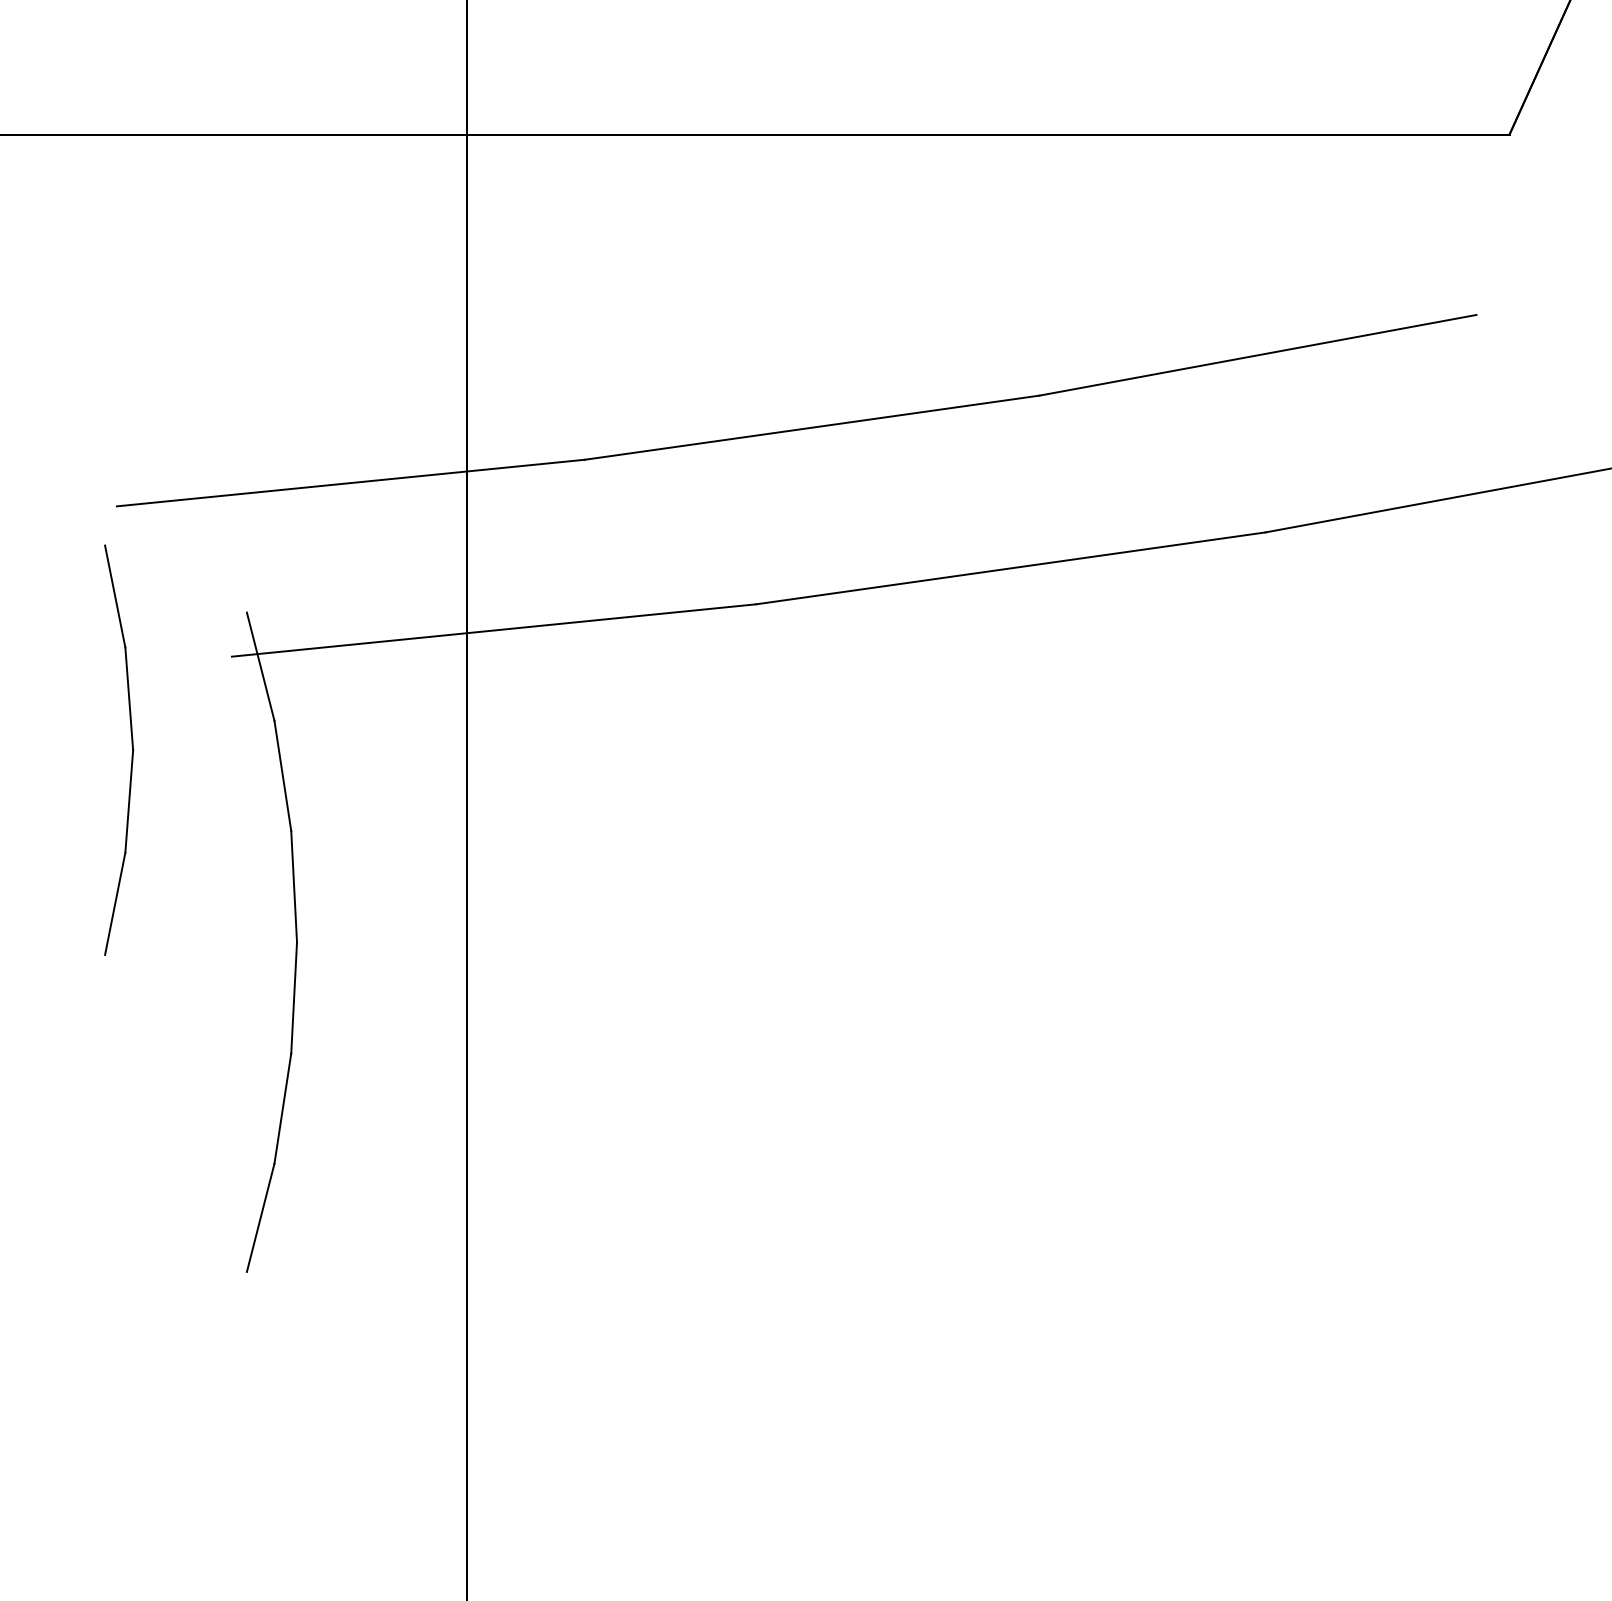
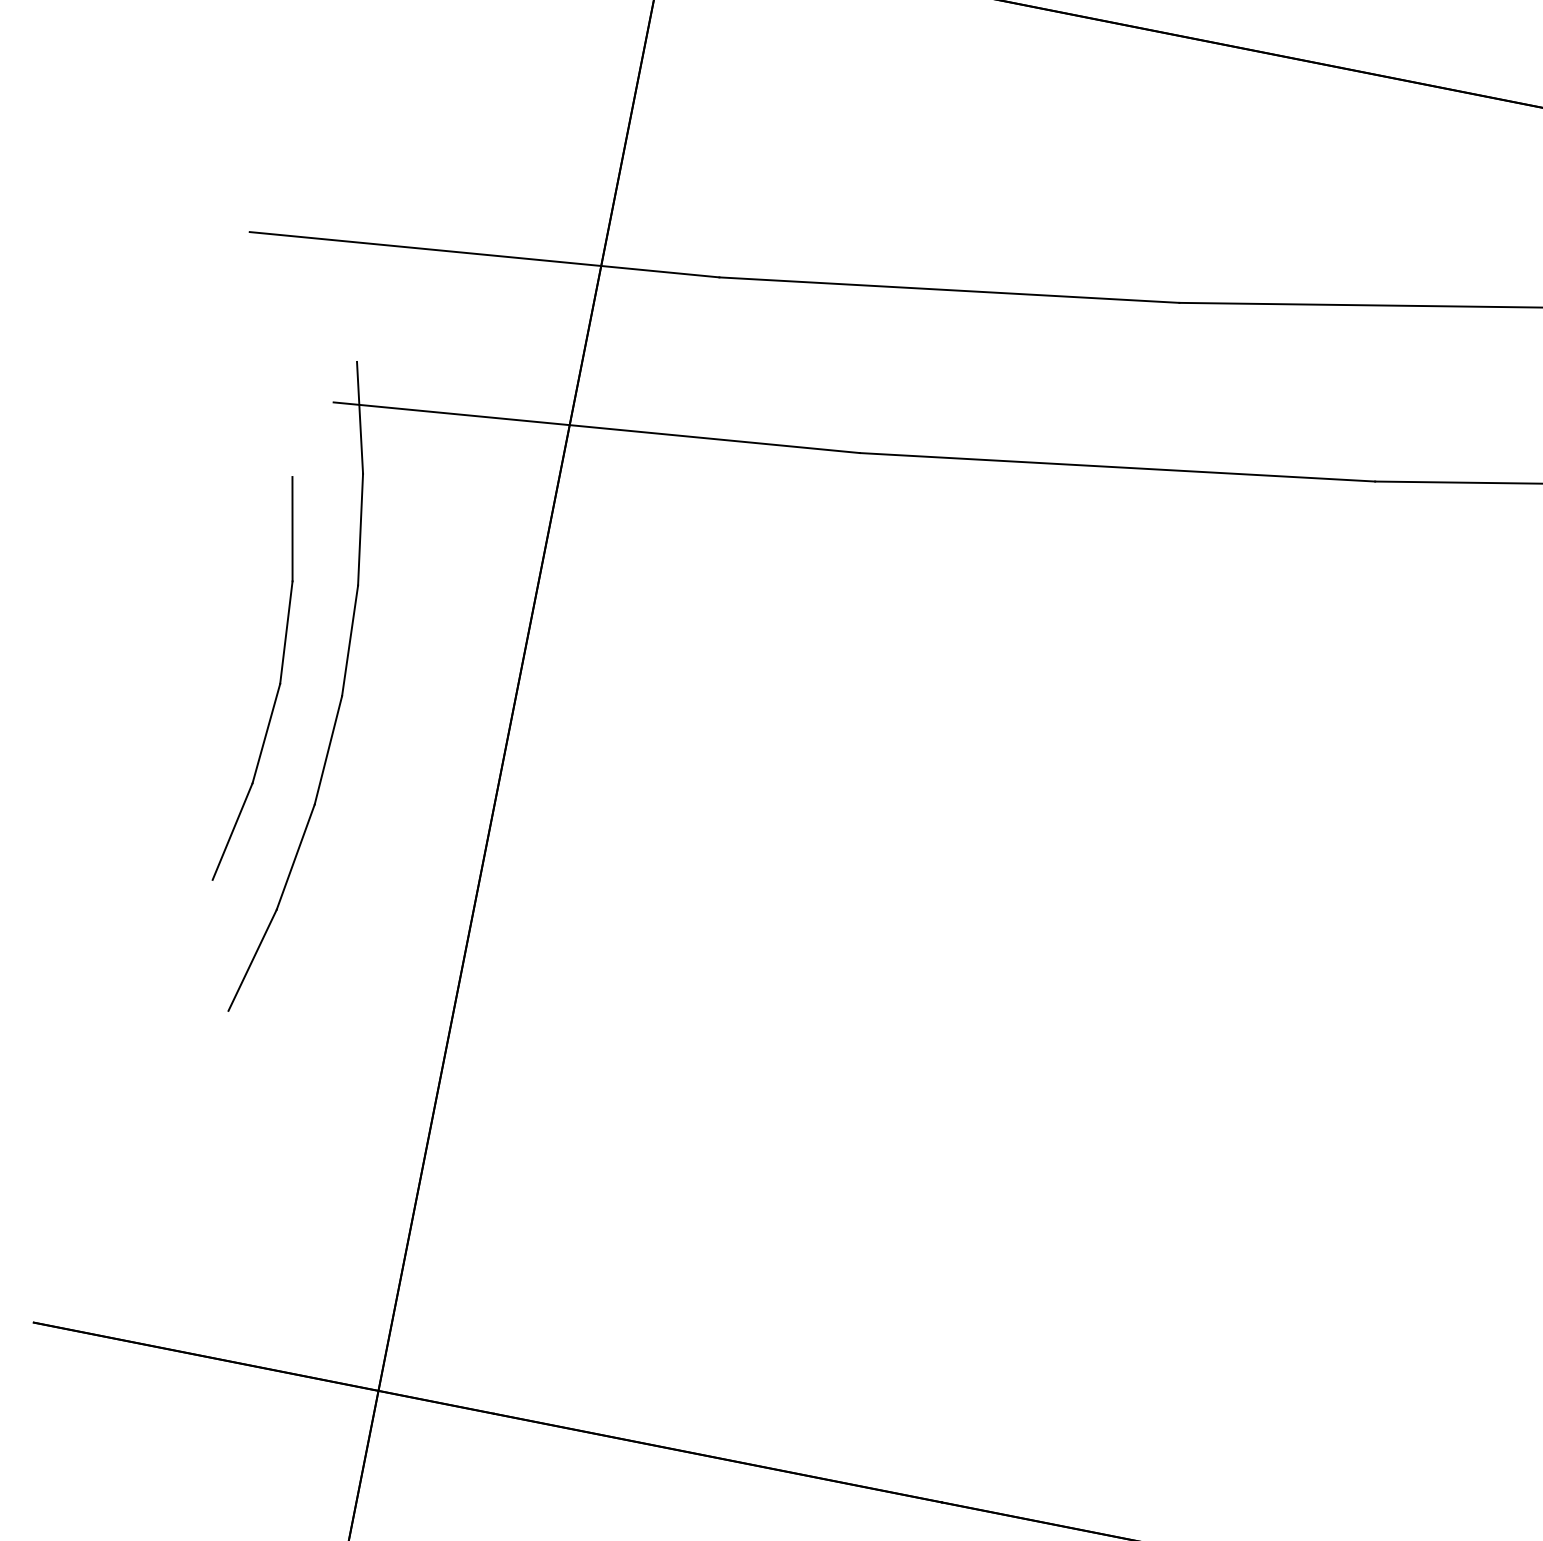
part: (131, 745) -> (279, 678), moved

